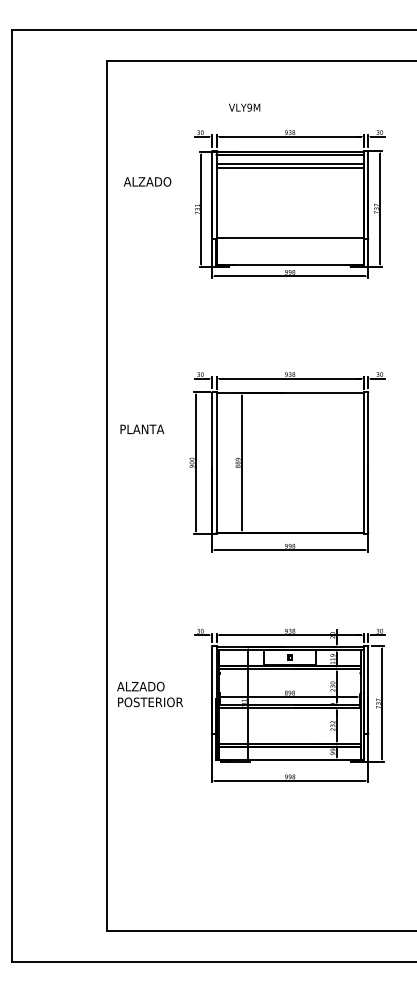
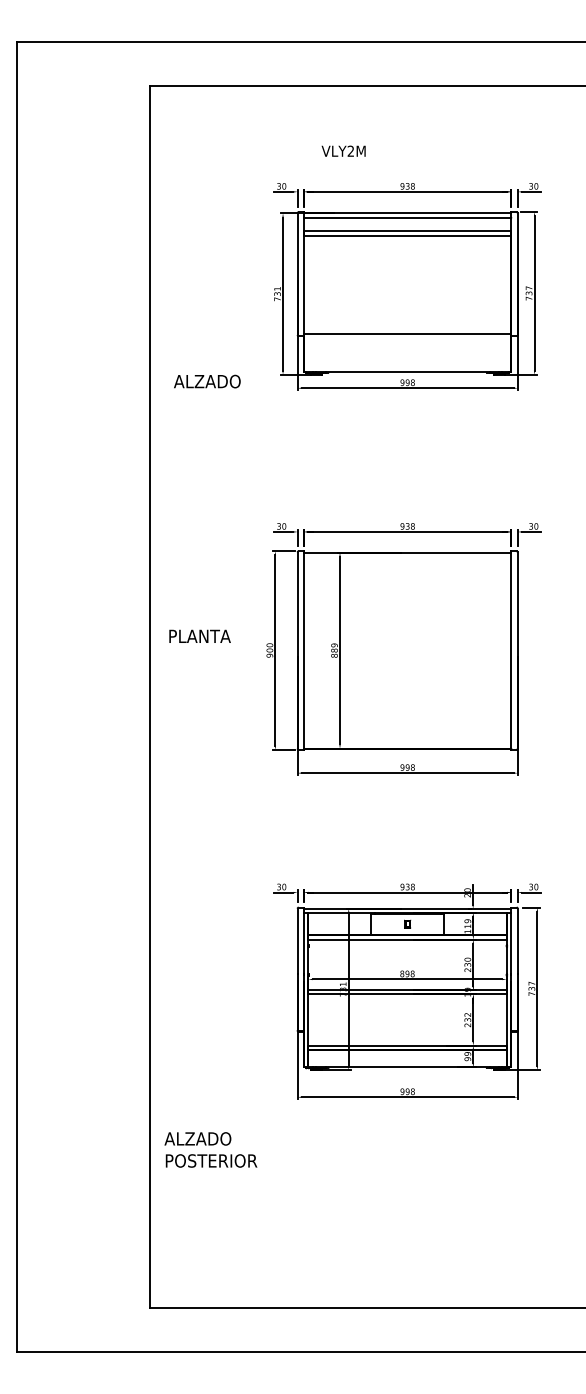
text: (249, 107) -> (350, 150), VLY9M -> VLY2M
text: (147, 181) -> (207, 381), moved
text: (141, 428) -> (199, 635), moved
text: (149, 694) -> (210, 1149), moved

